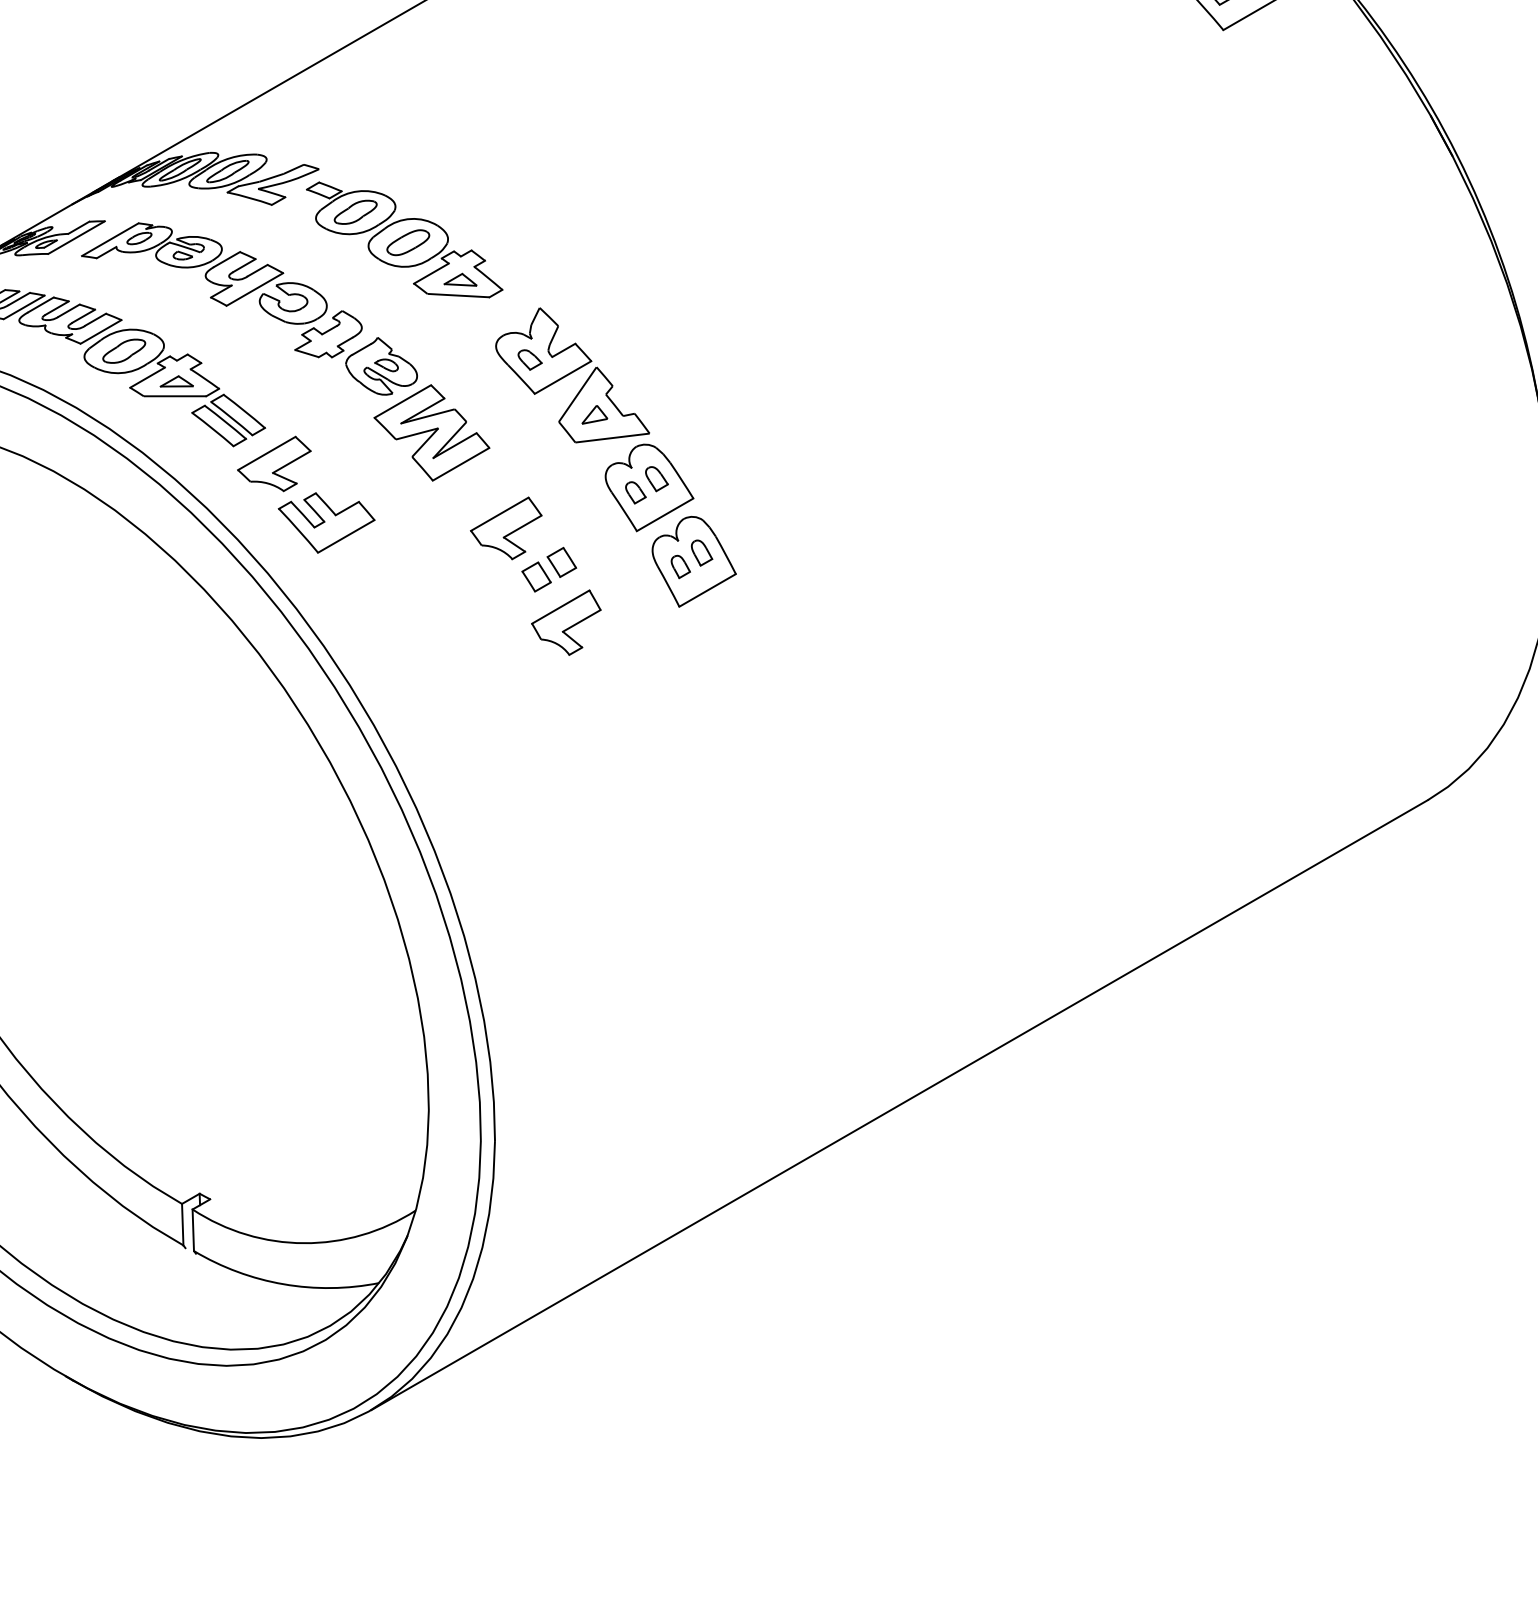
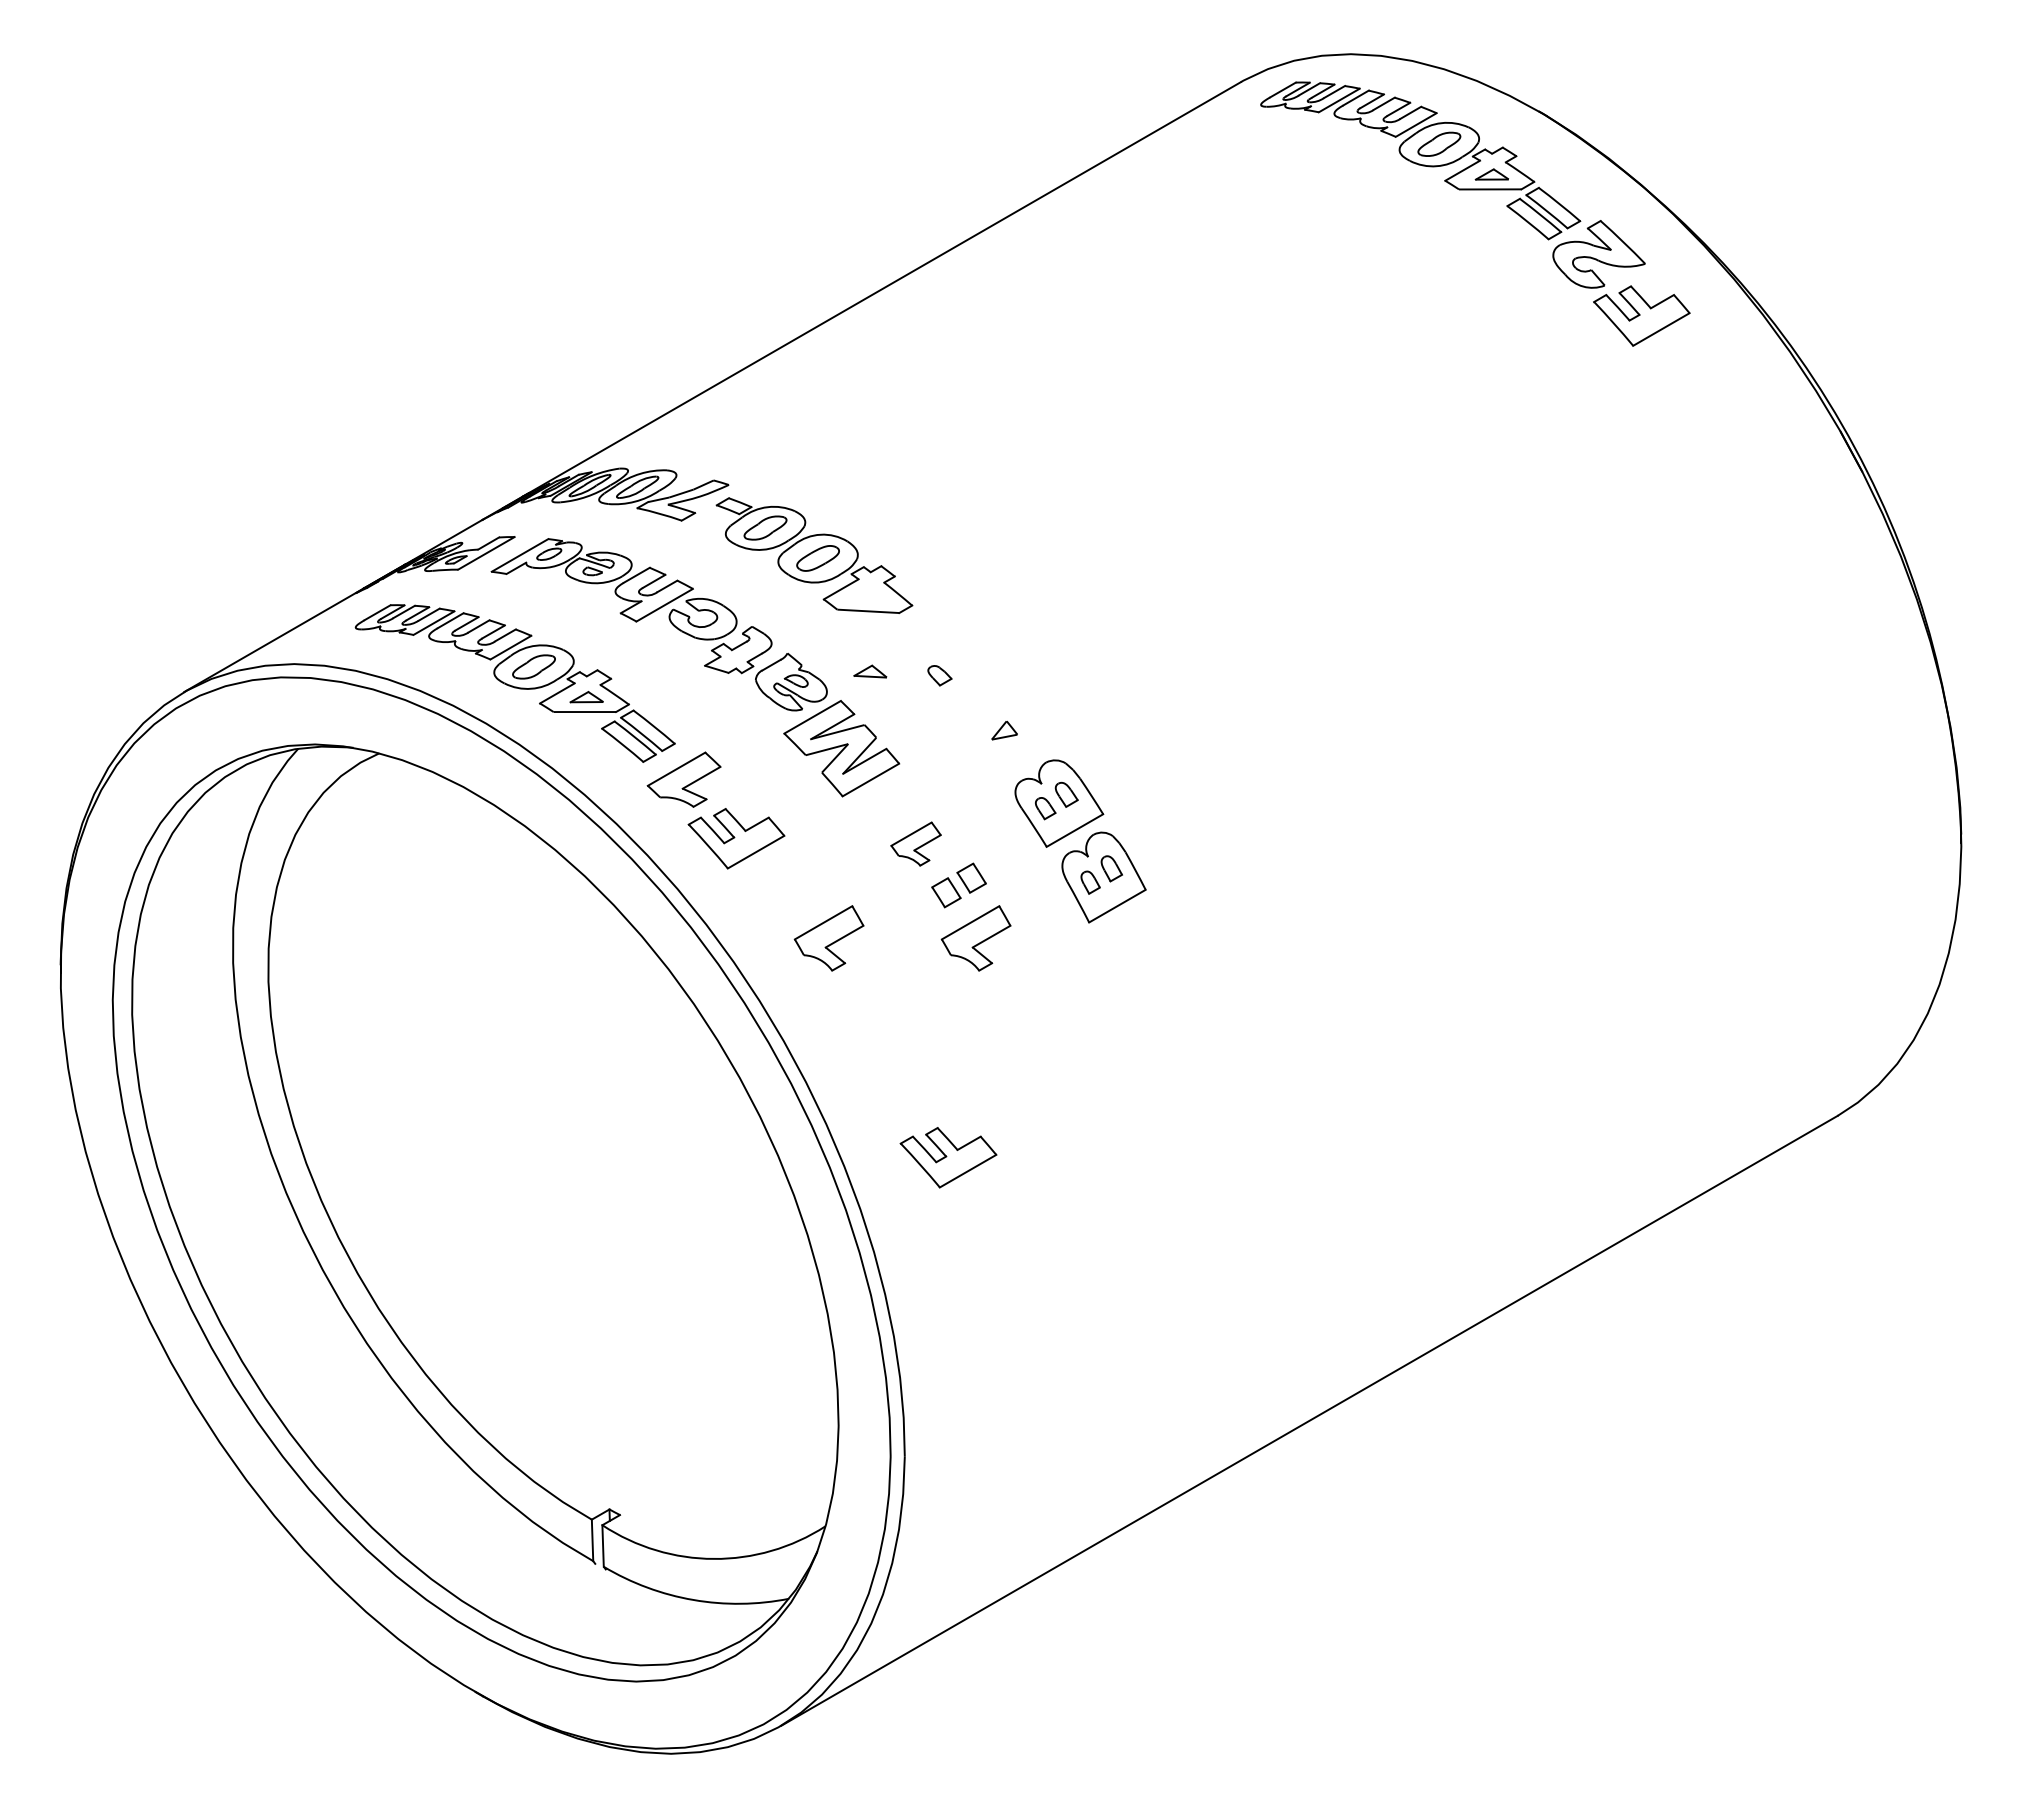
part: (460, 279) -> (870, 671), moved
part: (572, 375) -> (982, 691), removed
part: (505, 527) -> (915, 843), size x0.7
part: (418, 622) -> (828, 938), added
part: (538, 841) -> (948, 1157), added

